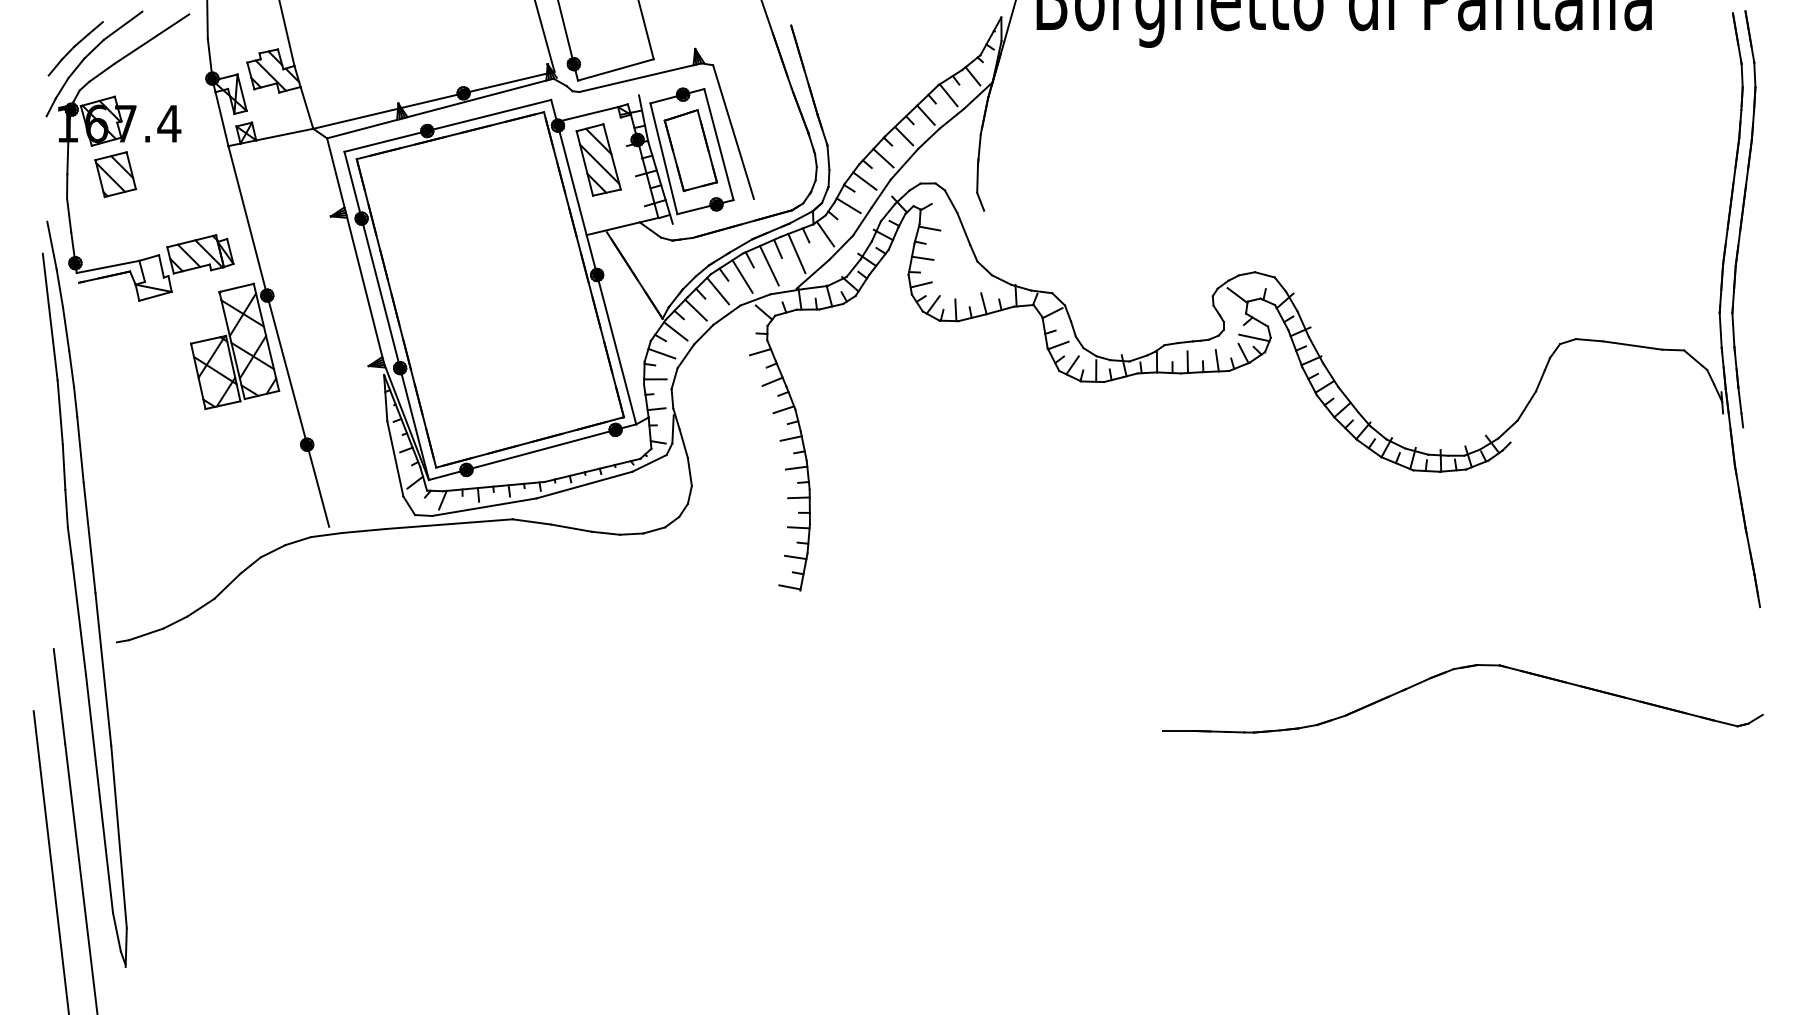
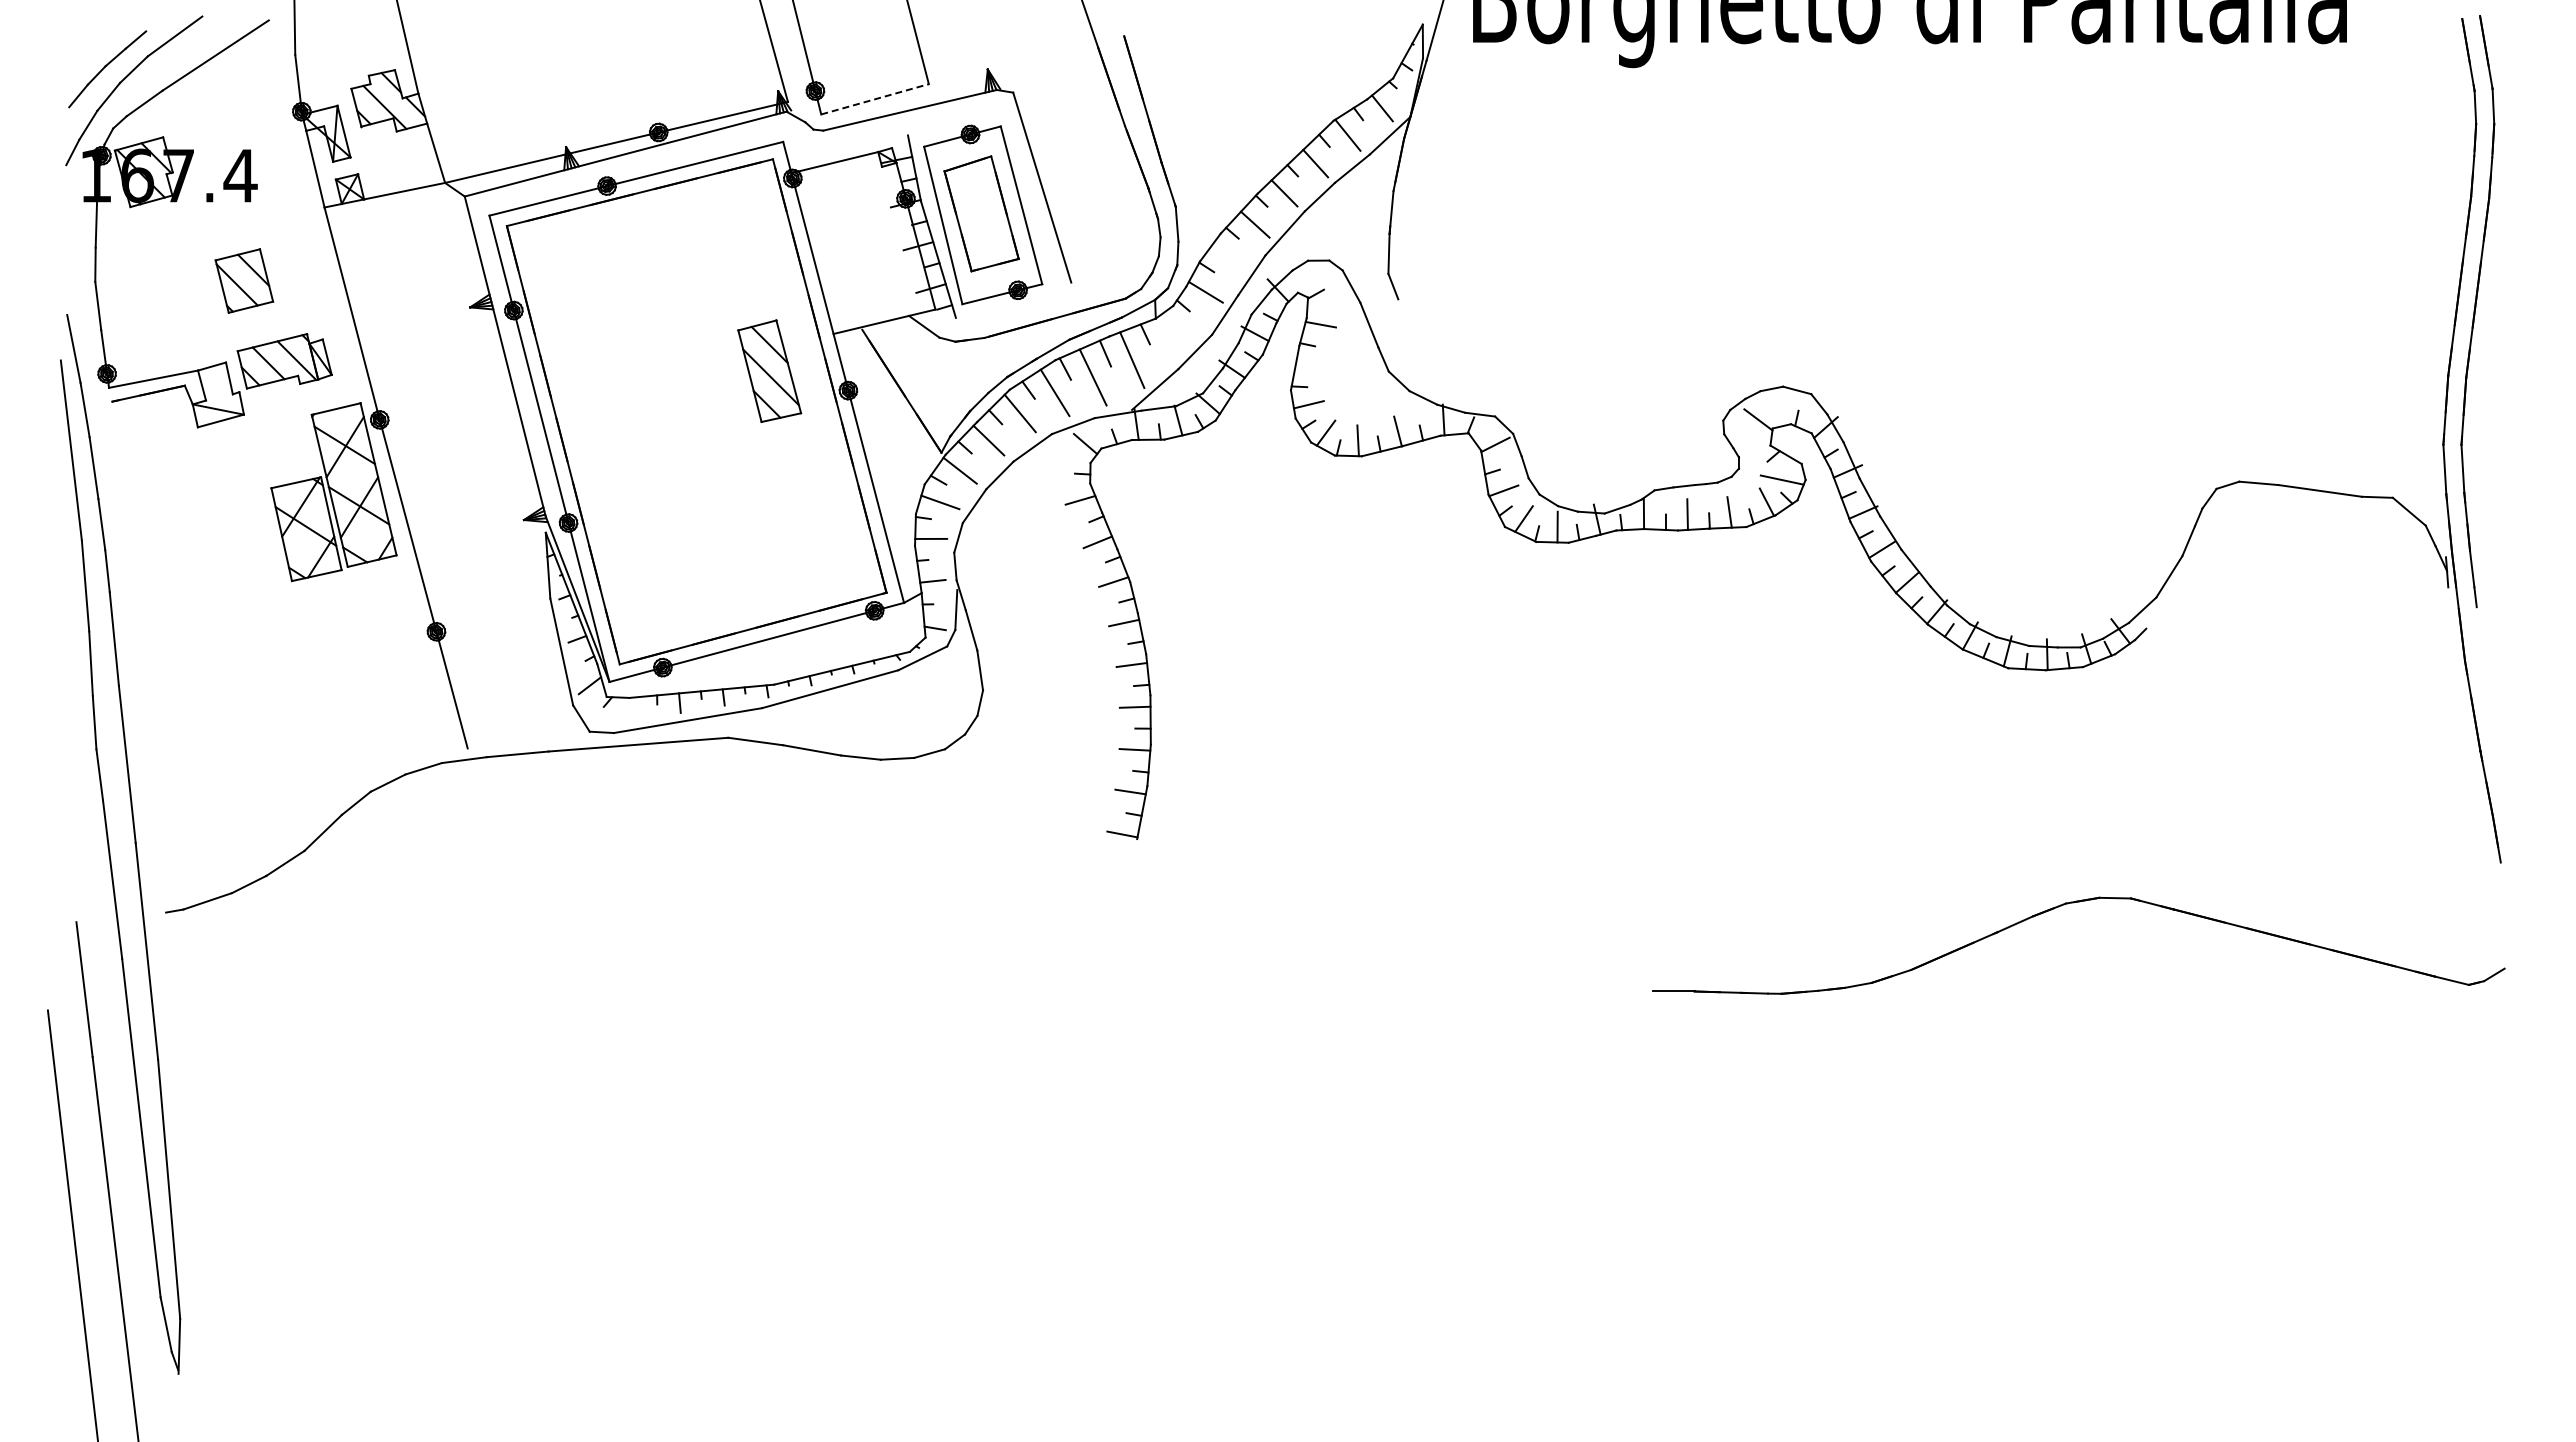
line: (616, 70) -> (875, 99), solid -> dashed
part: (598, 159) -> (769, 370), moved
part: (115, 174) -> (244, 280), moved
line: (864, 180) -> (1228, 256), removed
line: (825, 234) -> (1172, 332), removed
line: (922, 258) -> (1310, 366), removed
line: (442, 500) -> (628, 710), removed
part: (1460, 669) -> (2074, 903), moved

